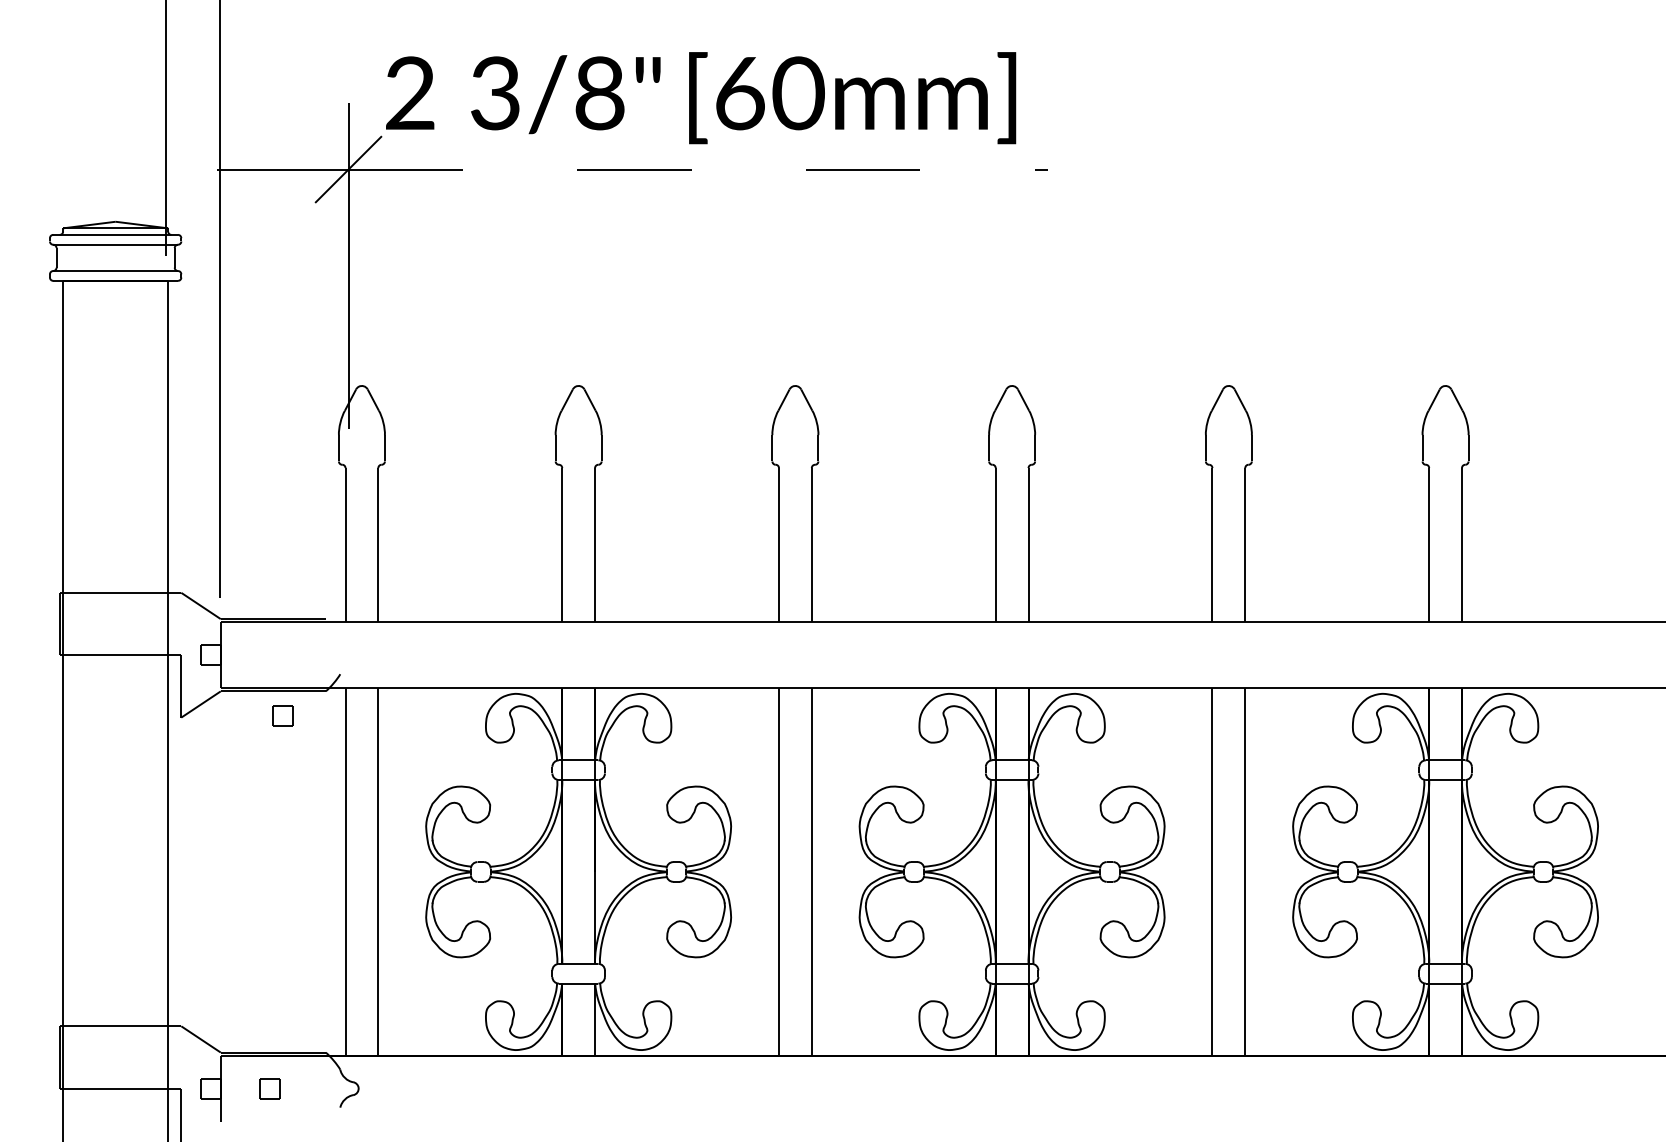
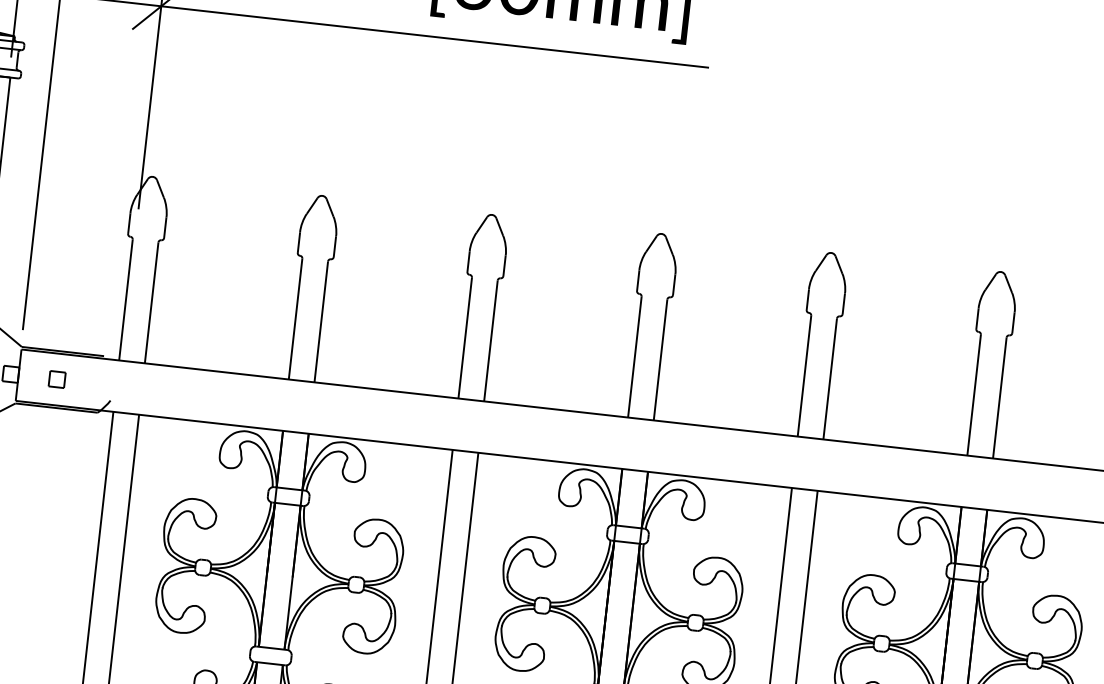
line: (698, 169) -> (435, 36), dashed -> solid
part: (282, 715) -> (56, 378), moved

